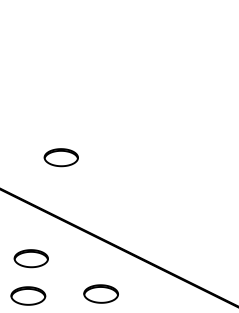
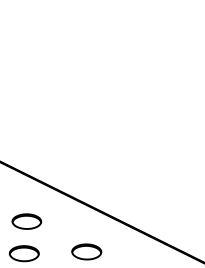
part: (60, 157) -> (51, 134), removed

